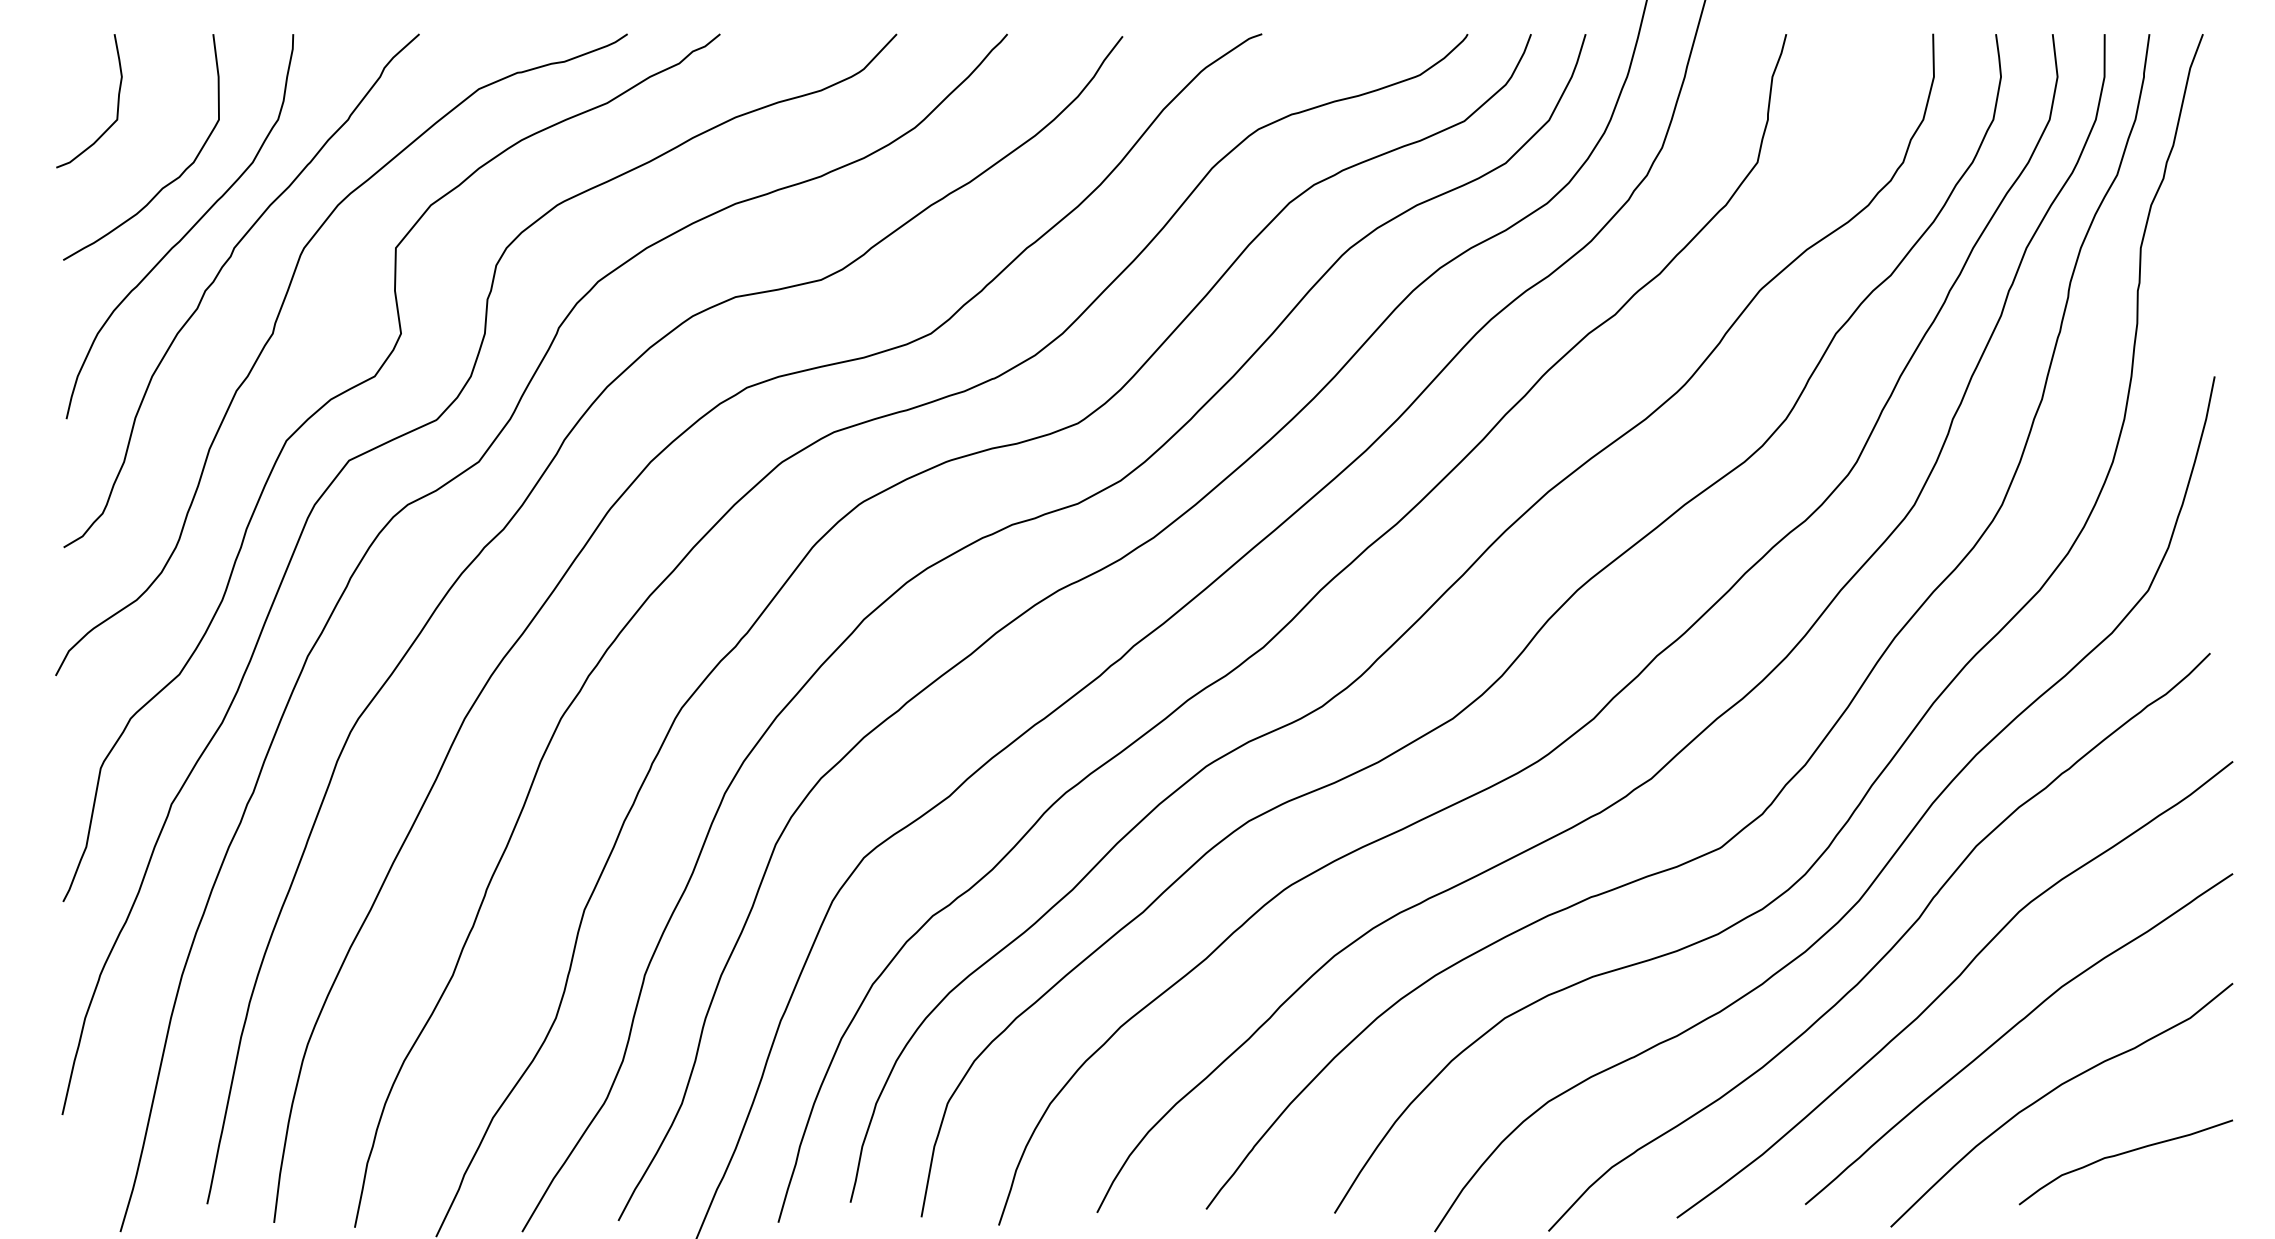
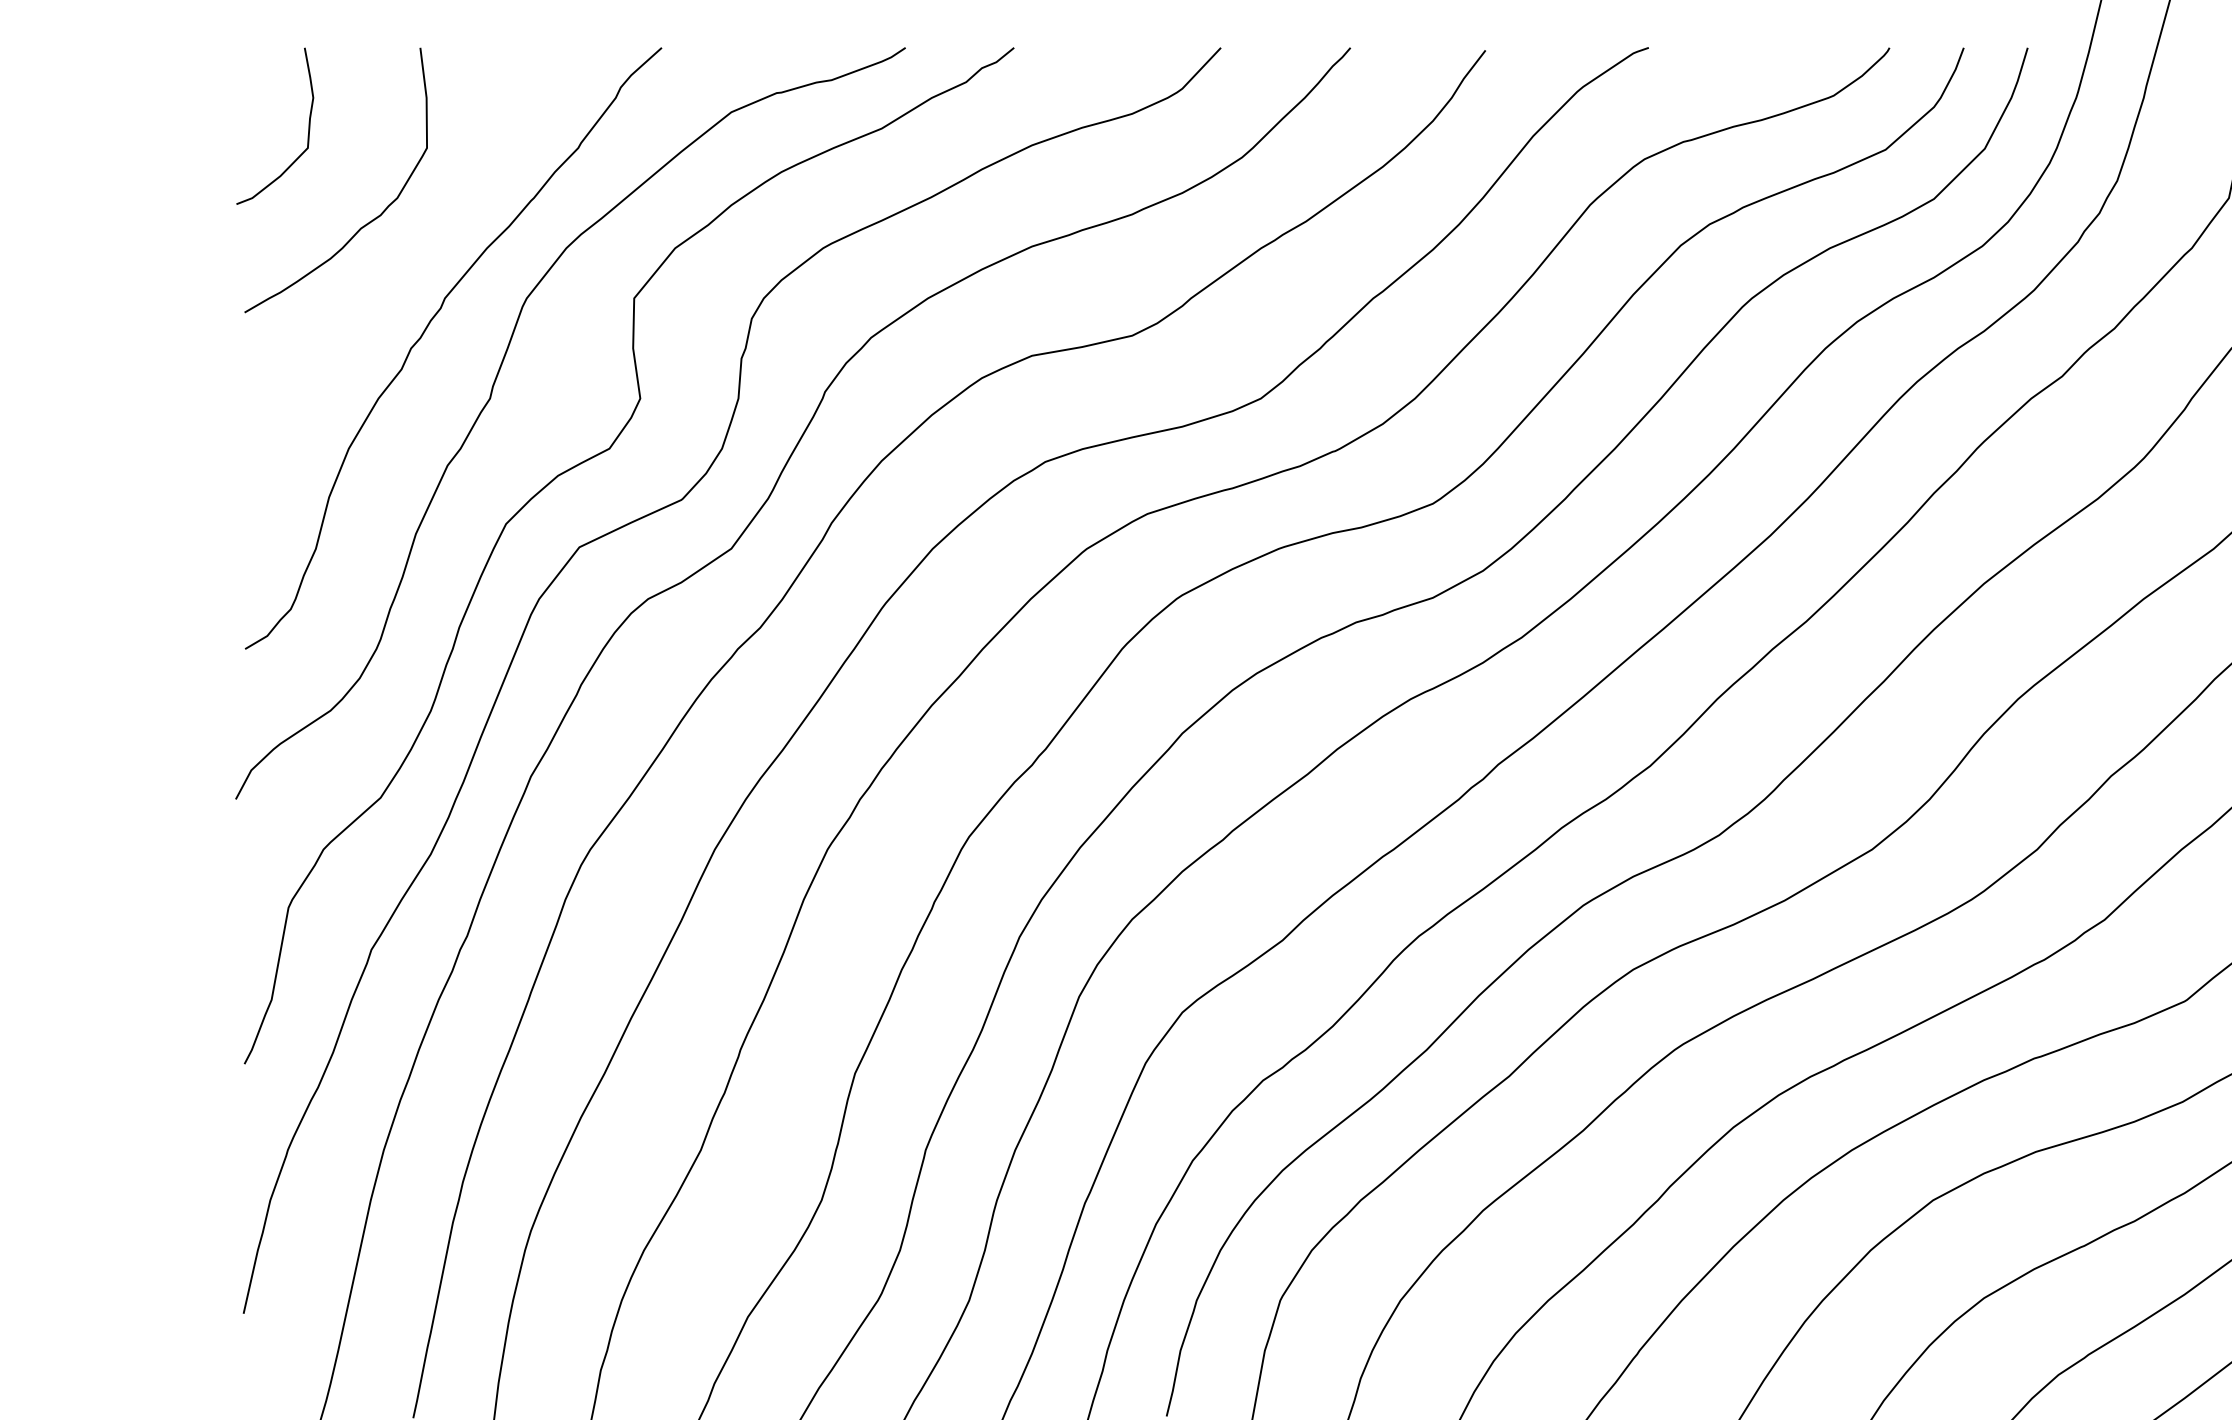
curve: (186, 232) -> (388, 280), removed

